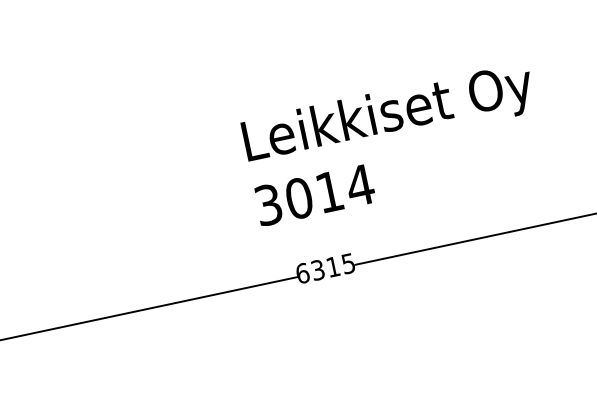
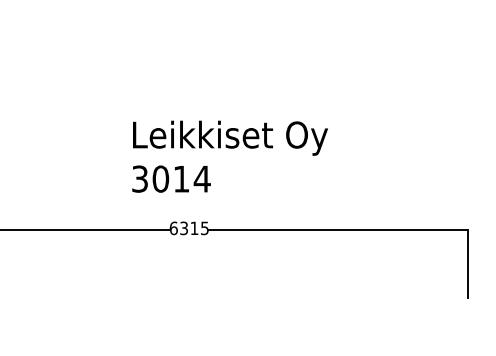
text: (393, 143) -> (229, 156), moved

